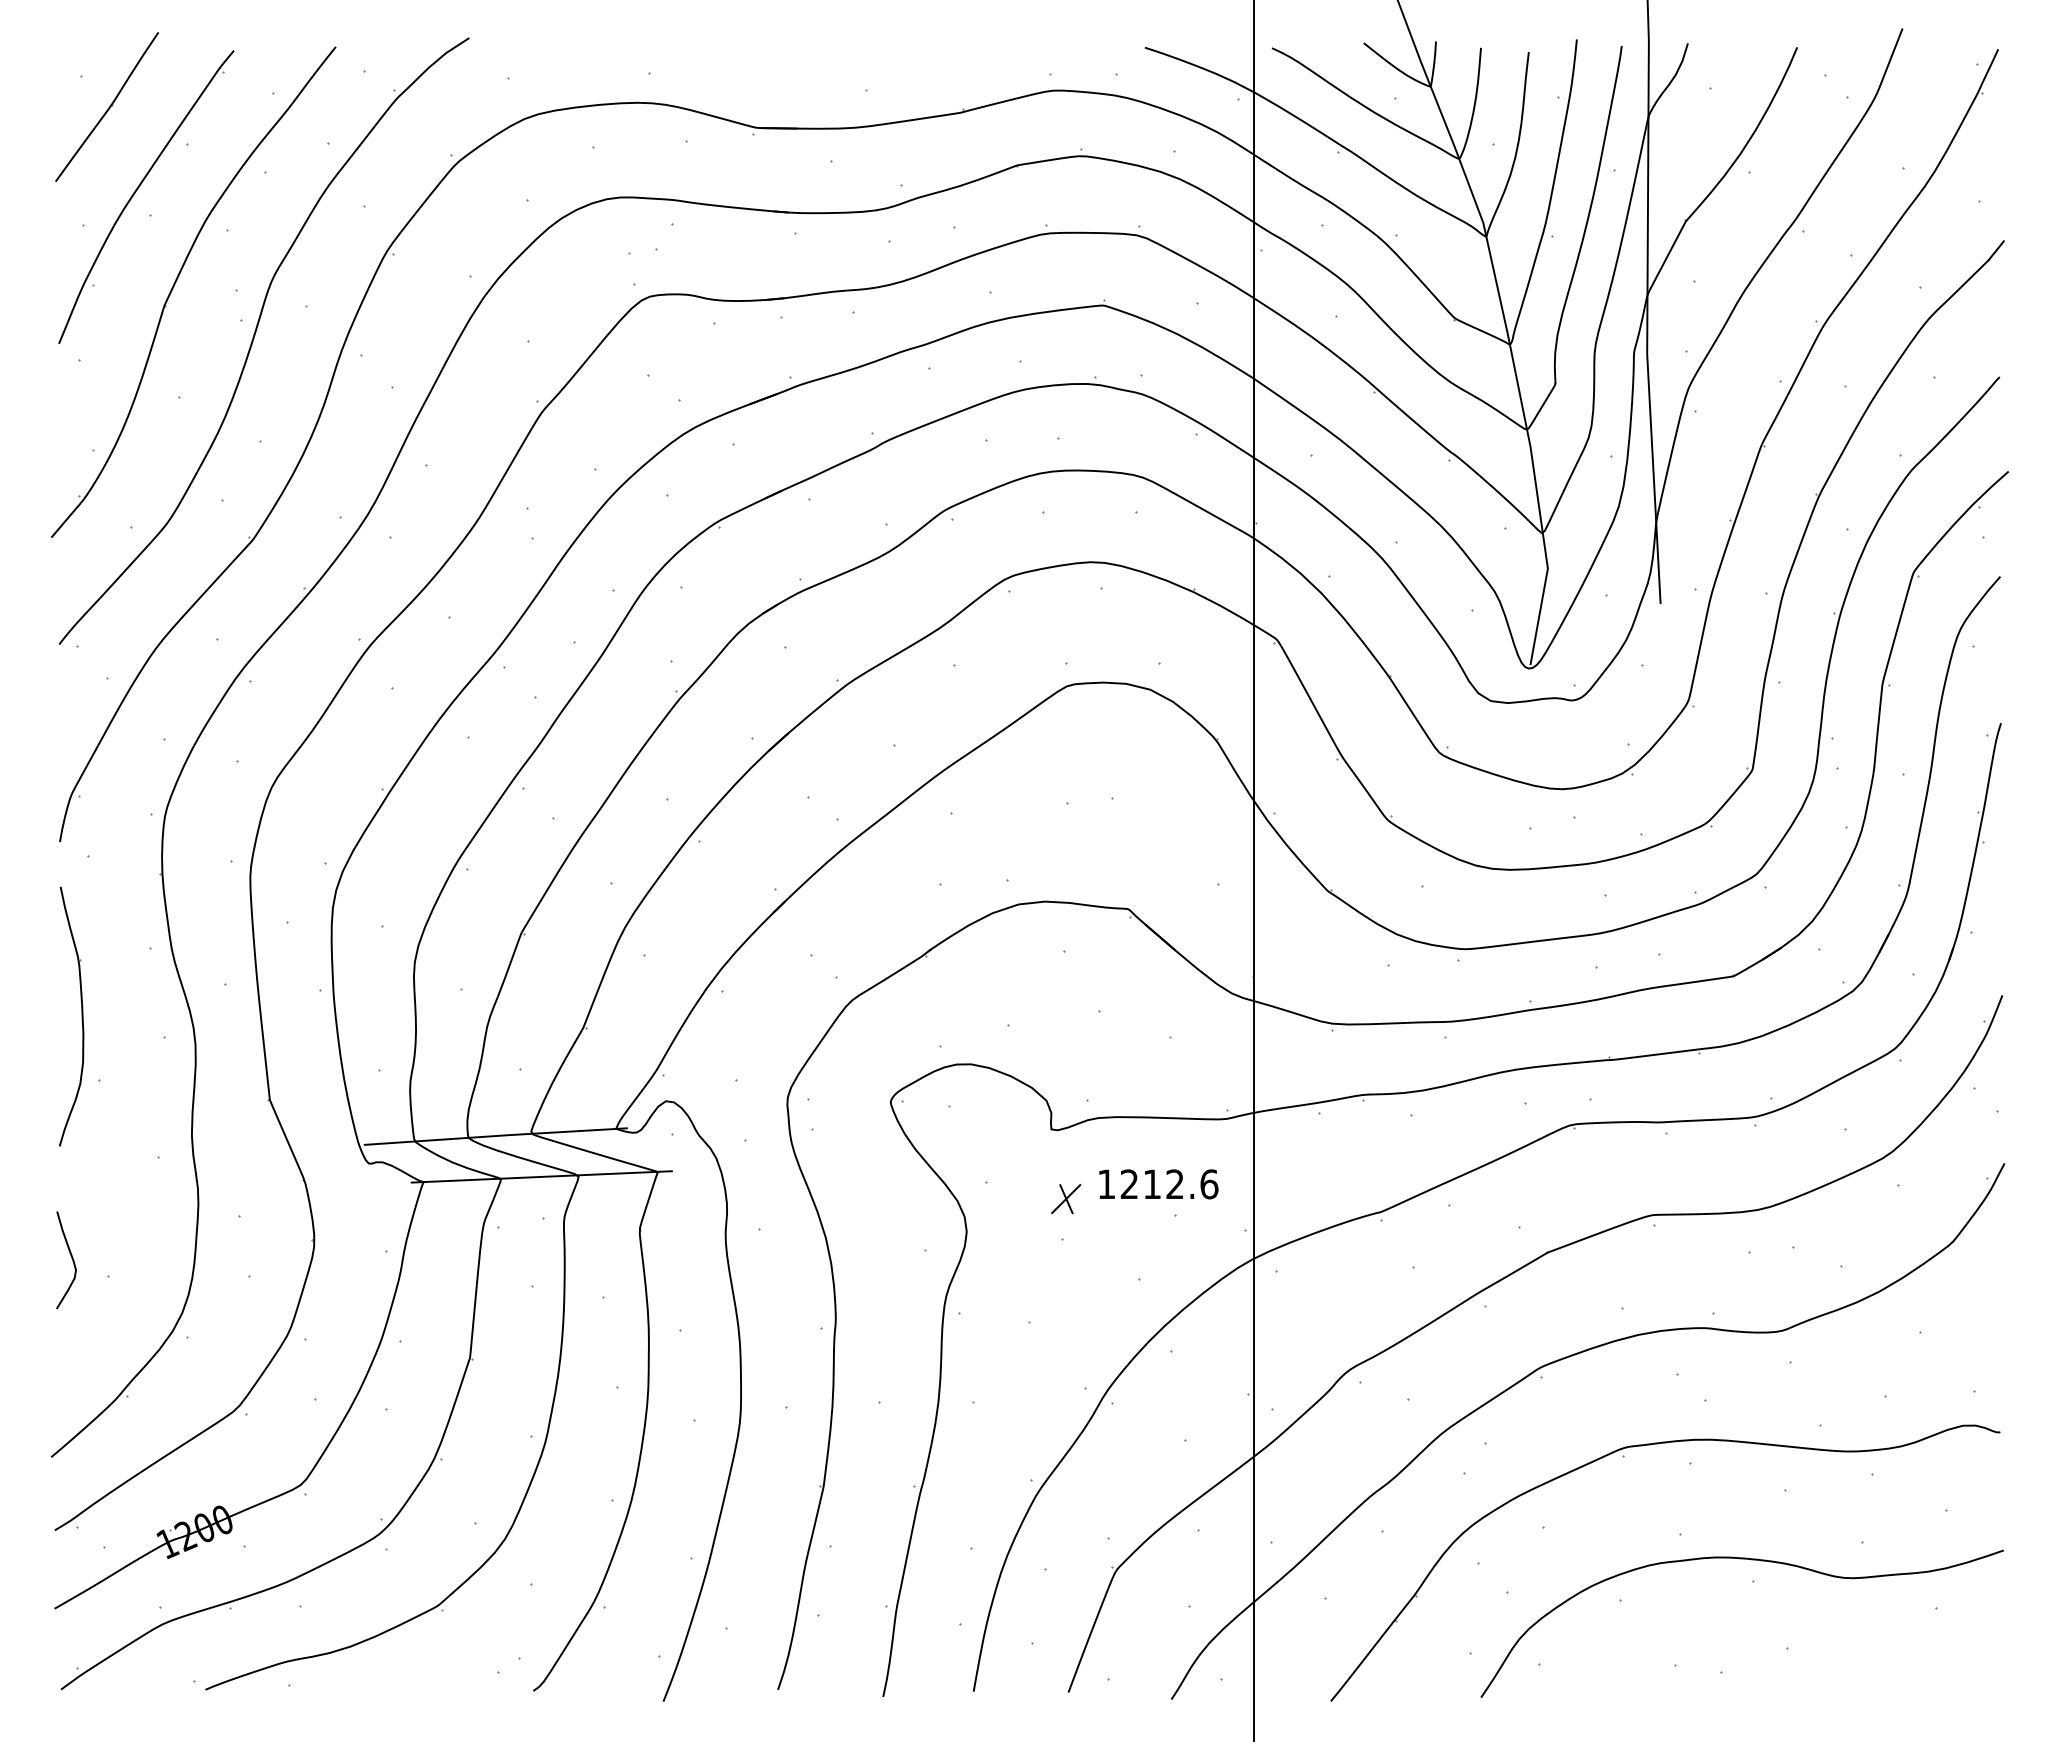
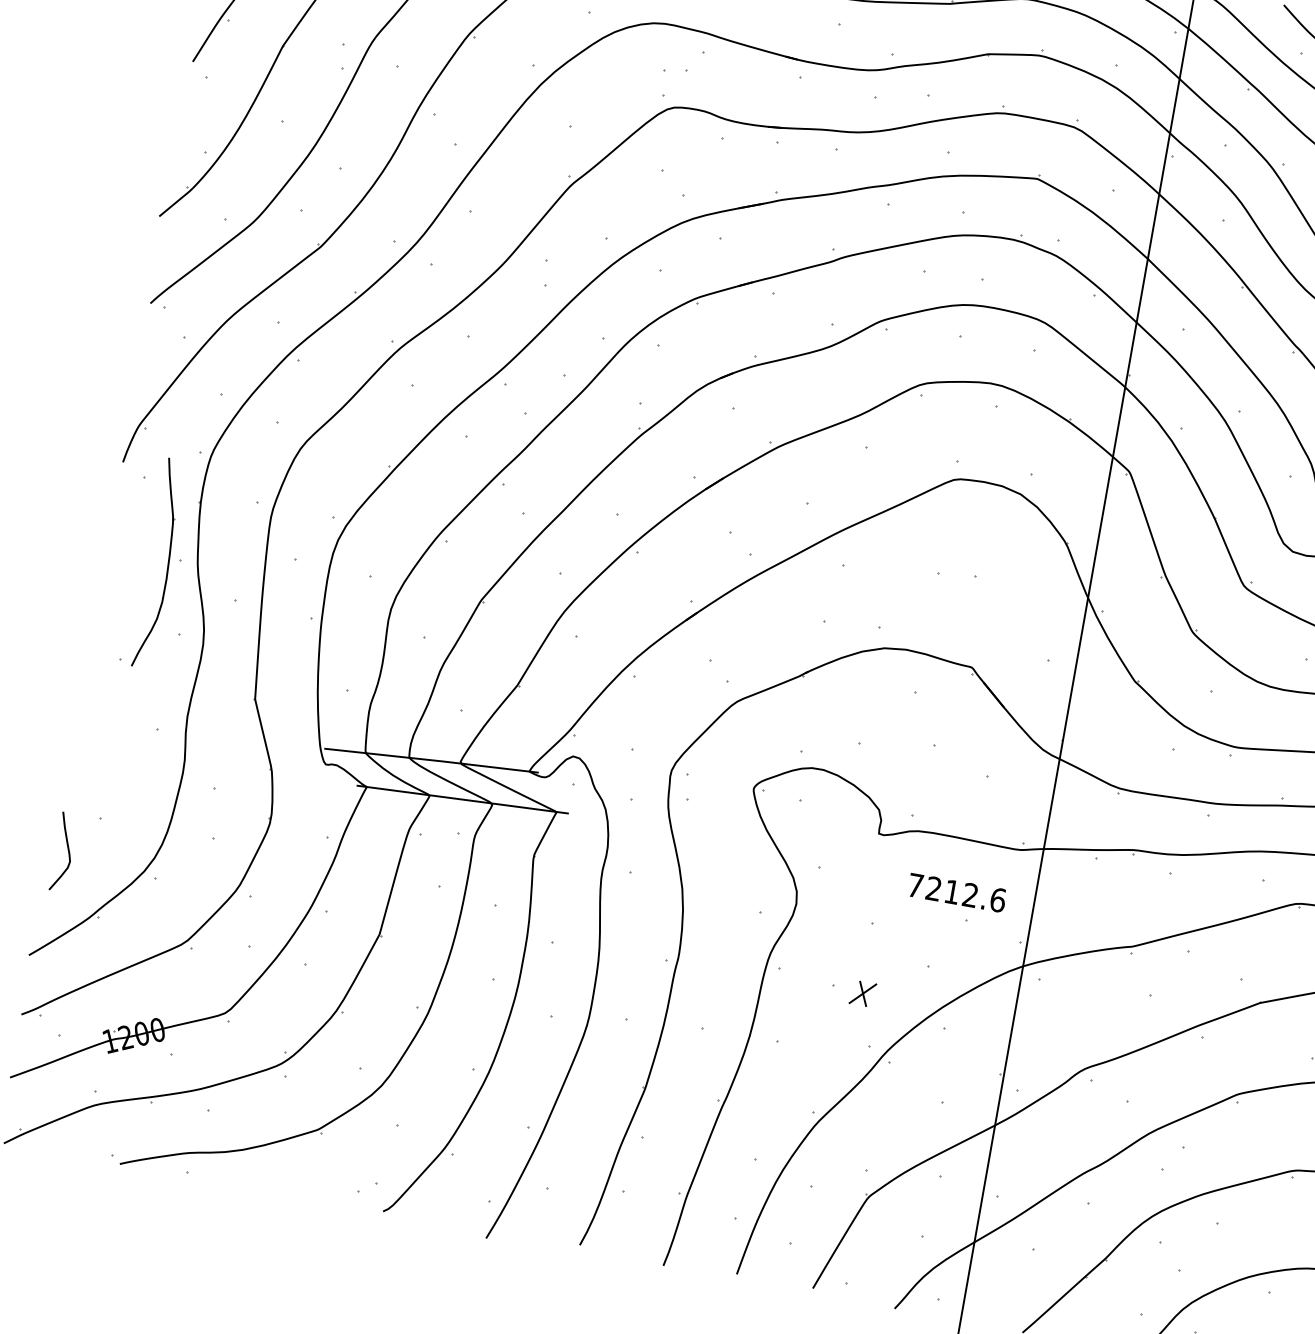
part: (81, 1016) -> (167, 564), moved
text: (1106, 1183) -> (915, 884), 1212.6 -> 7212.6
part: (1066, 1199) -> (863, 994), moved
curve: (71, 1258) -> (68, 851), moved

